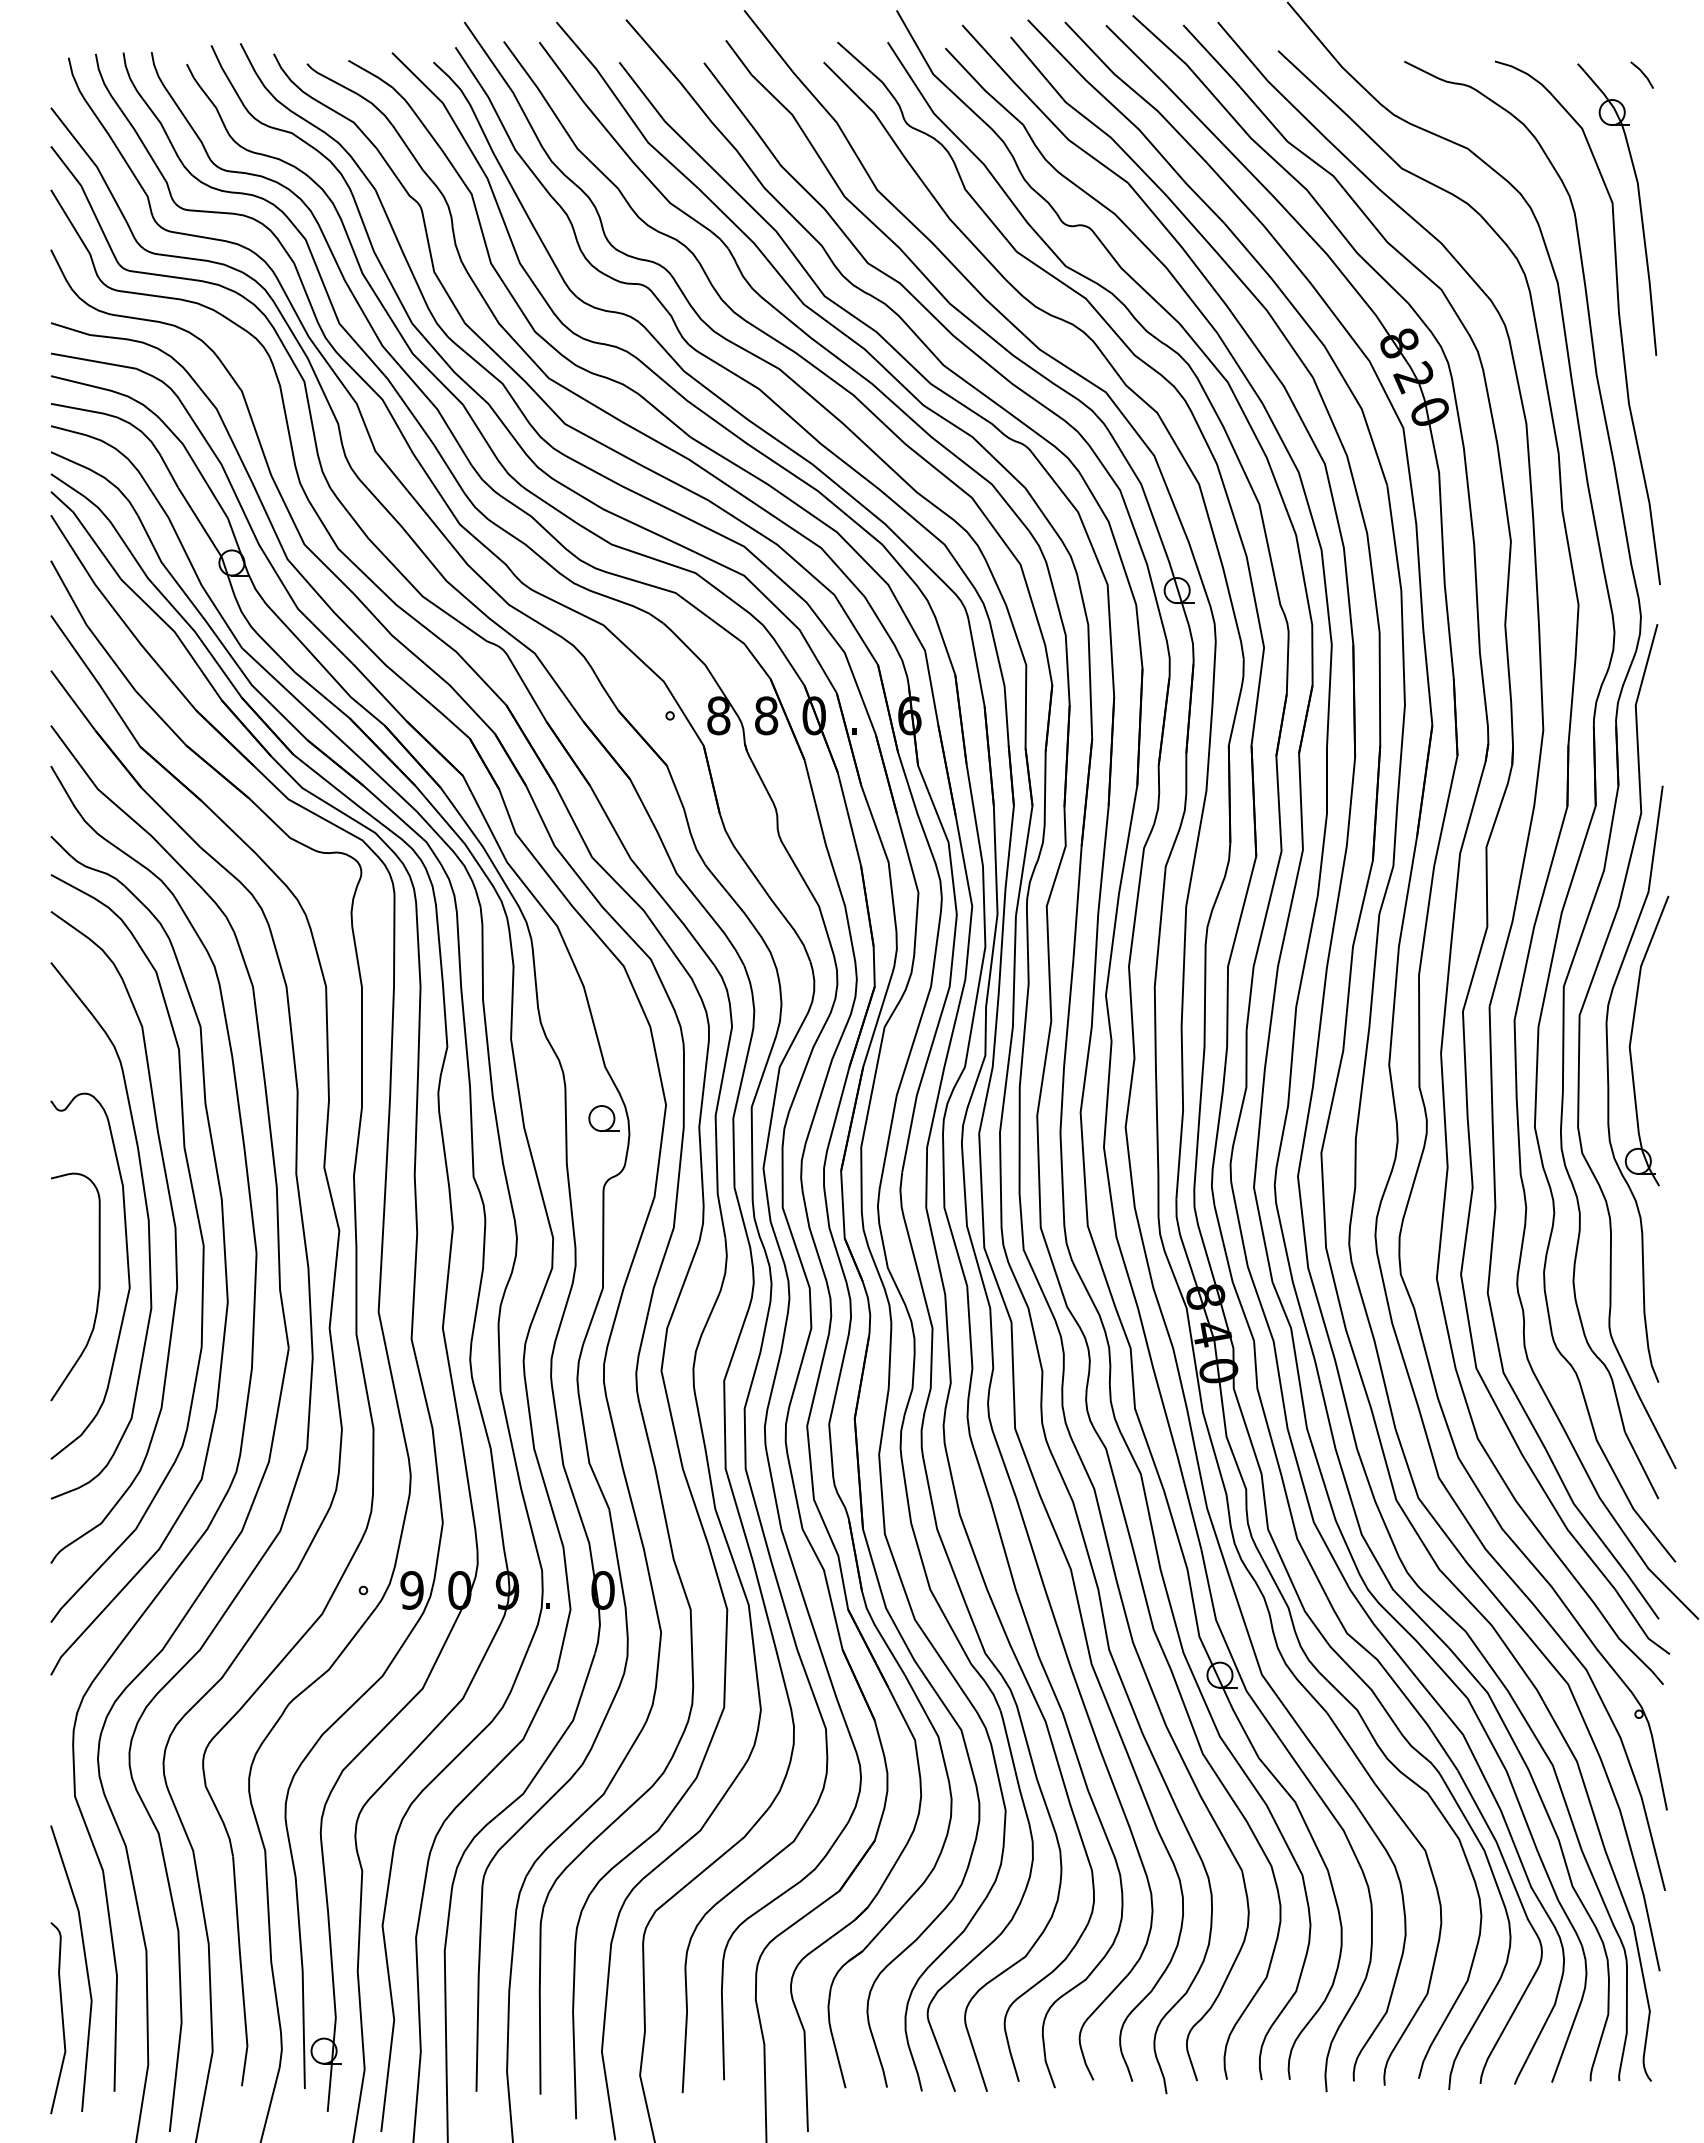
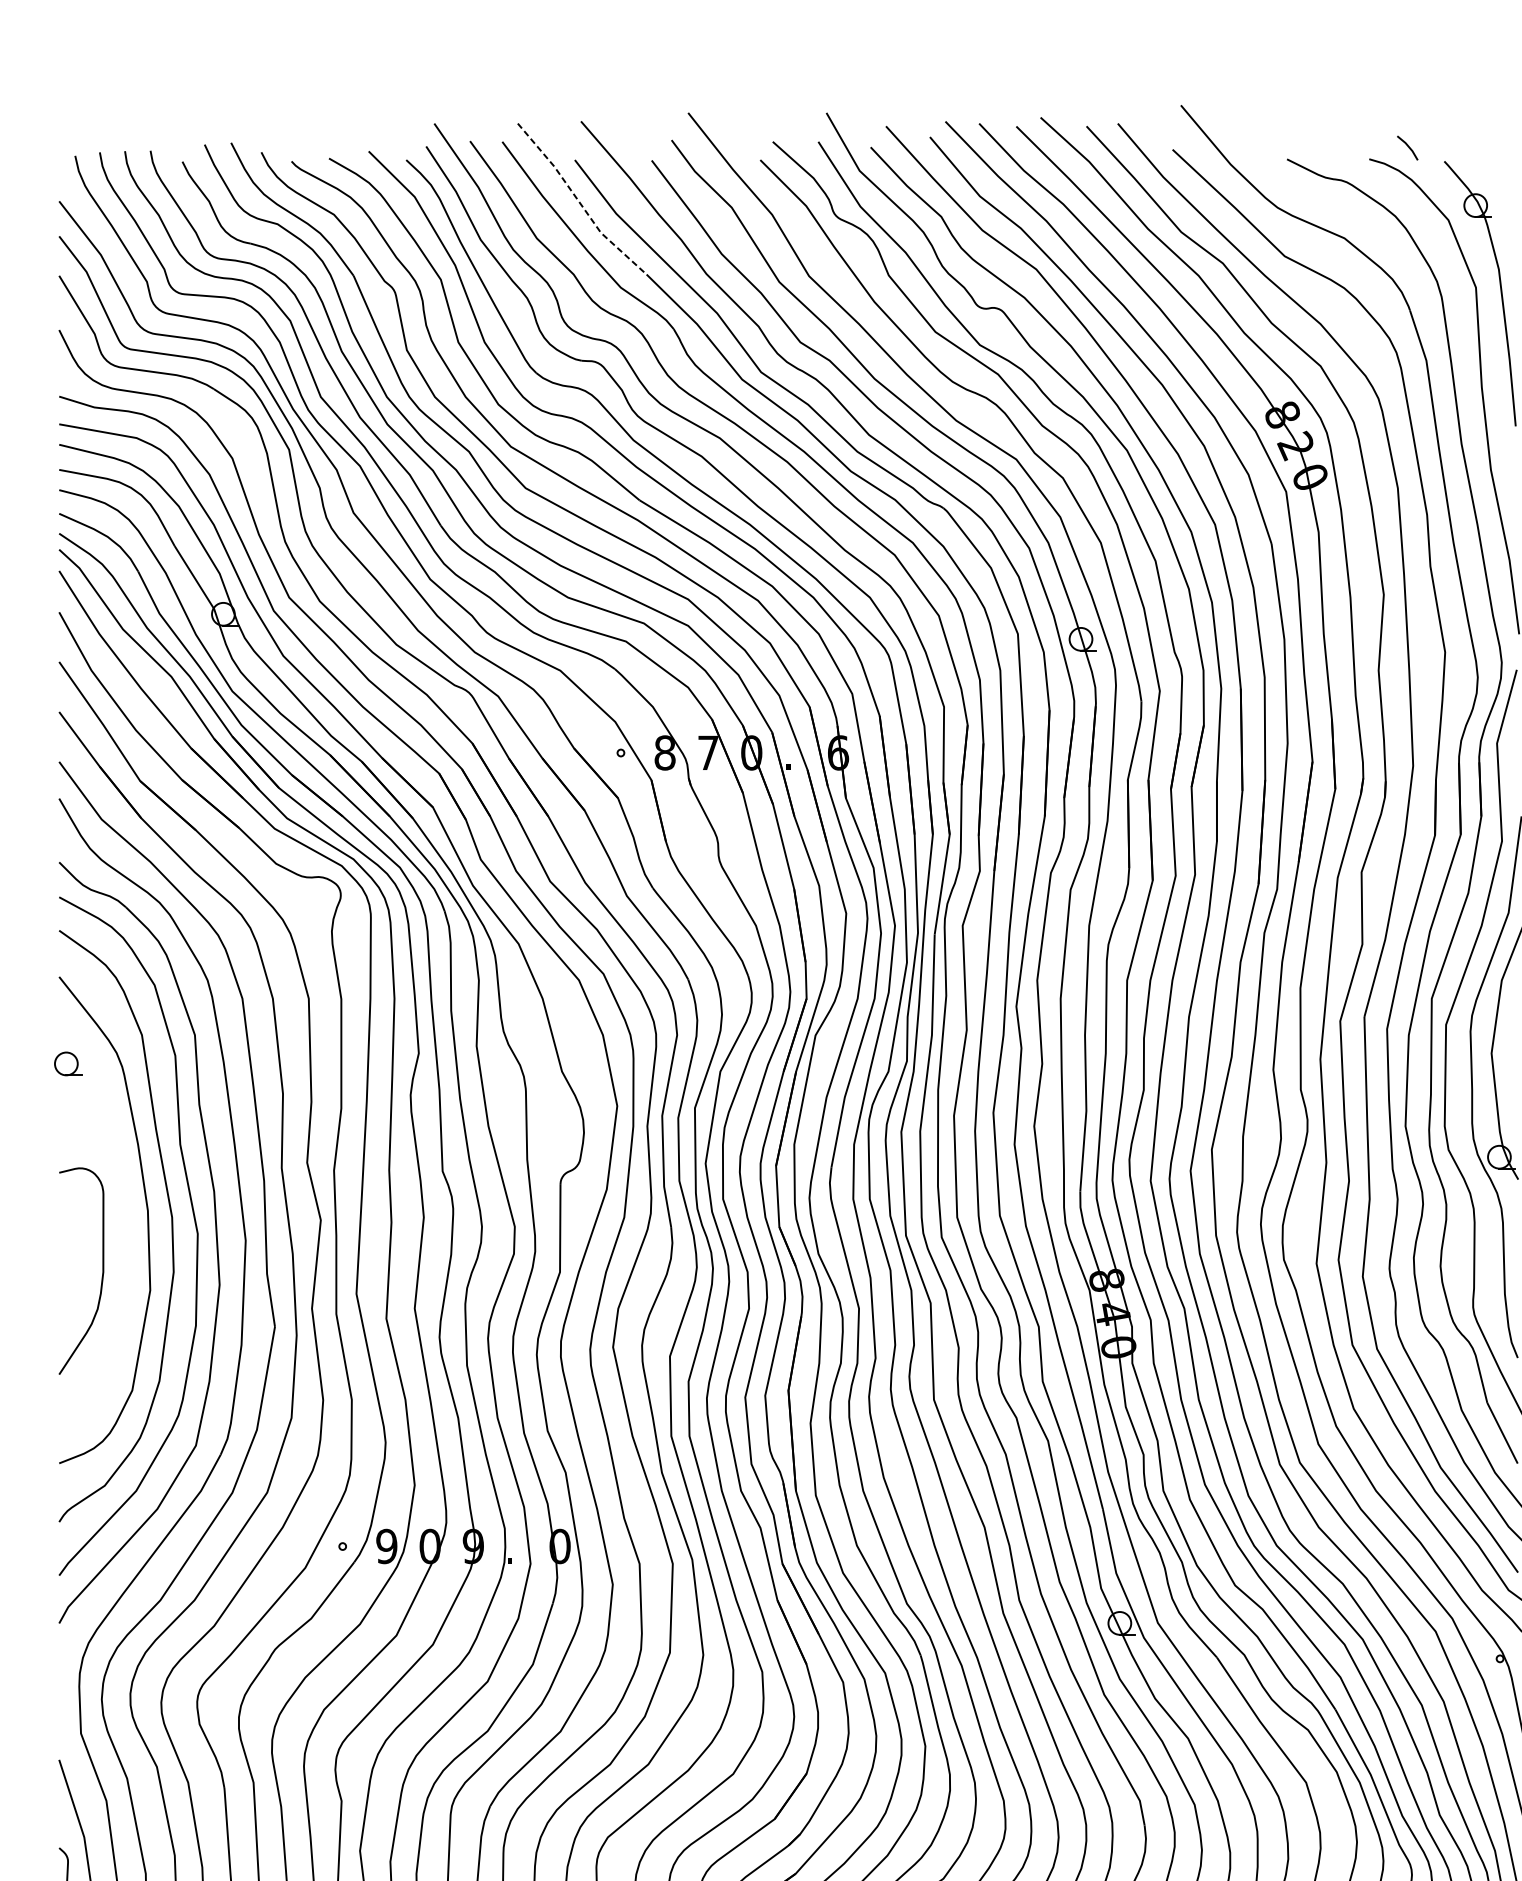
line: (1642, 74) -> (1407, 147), moved
line: (624, 108) -> (579, 201), solid -> dashed
text: (766, 715) -> (708, 752), 8 -> 7
part: (603, 1118) -> (67, 1063), moved
curve: (127, 1273) -> (128, 1258), removed

